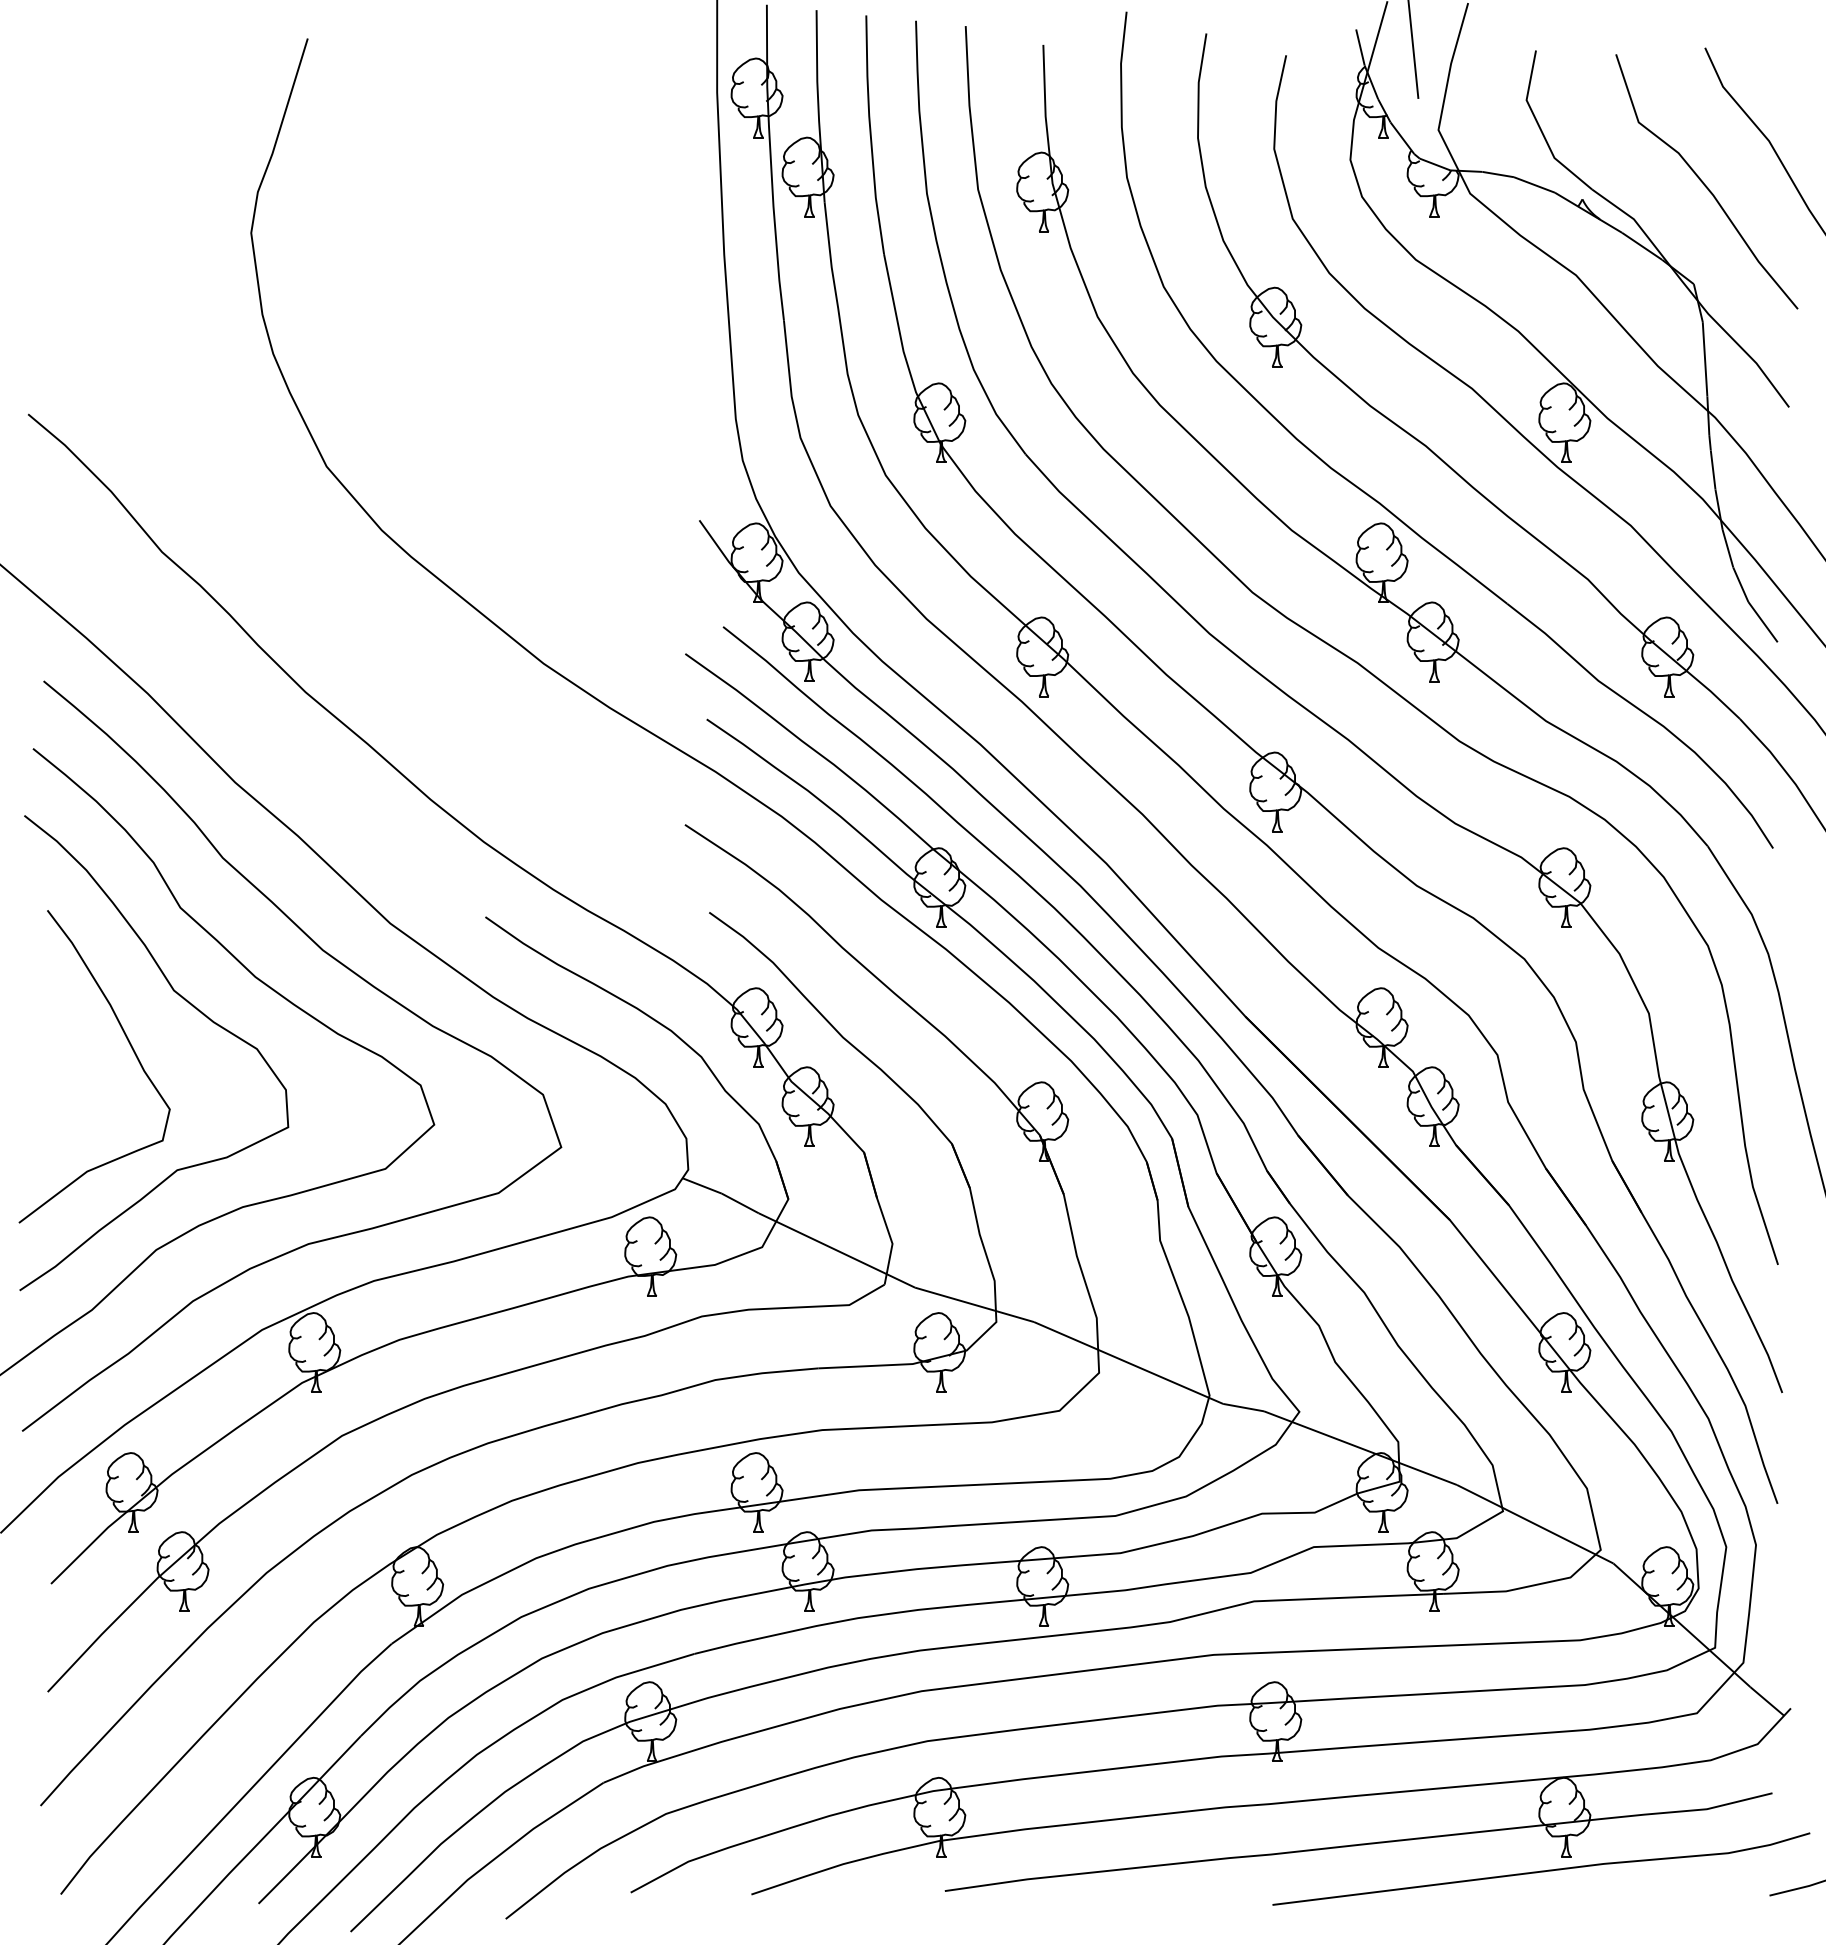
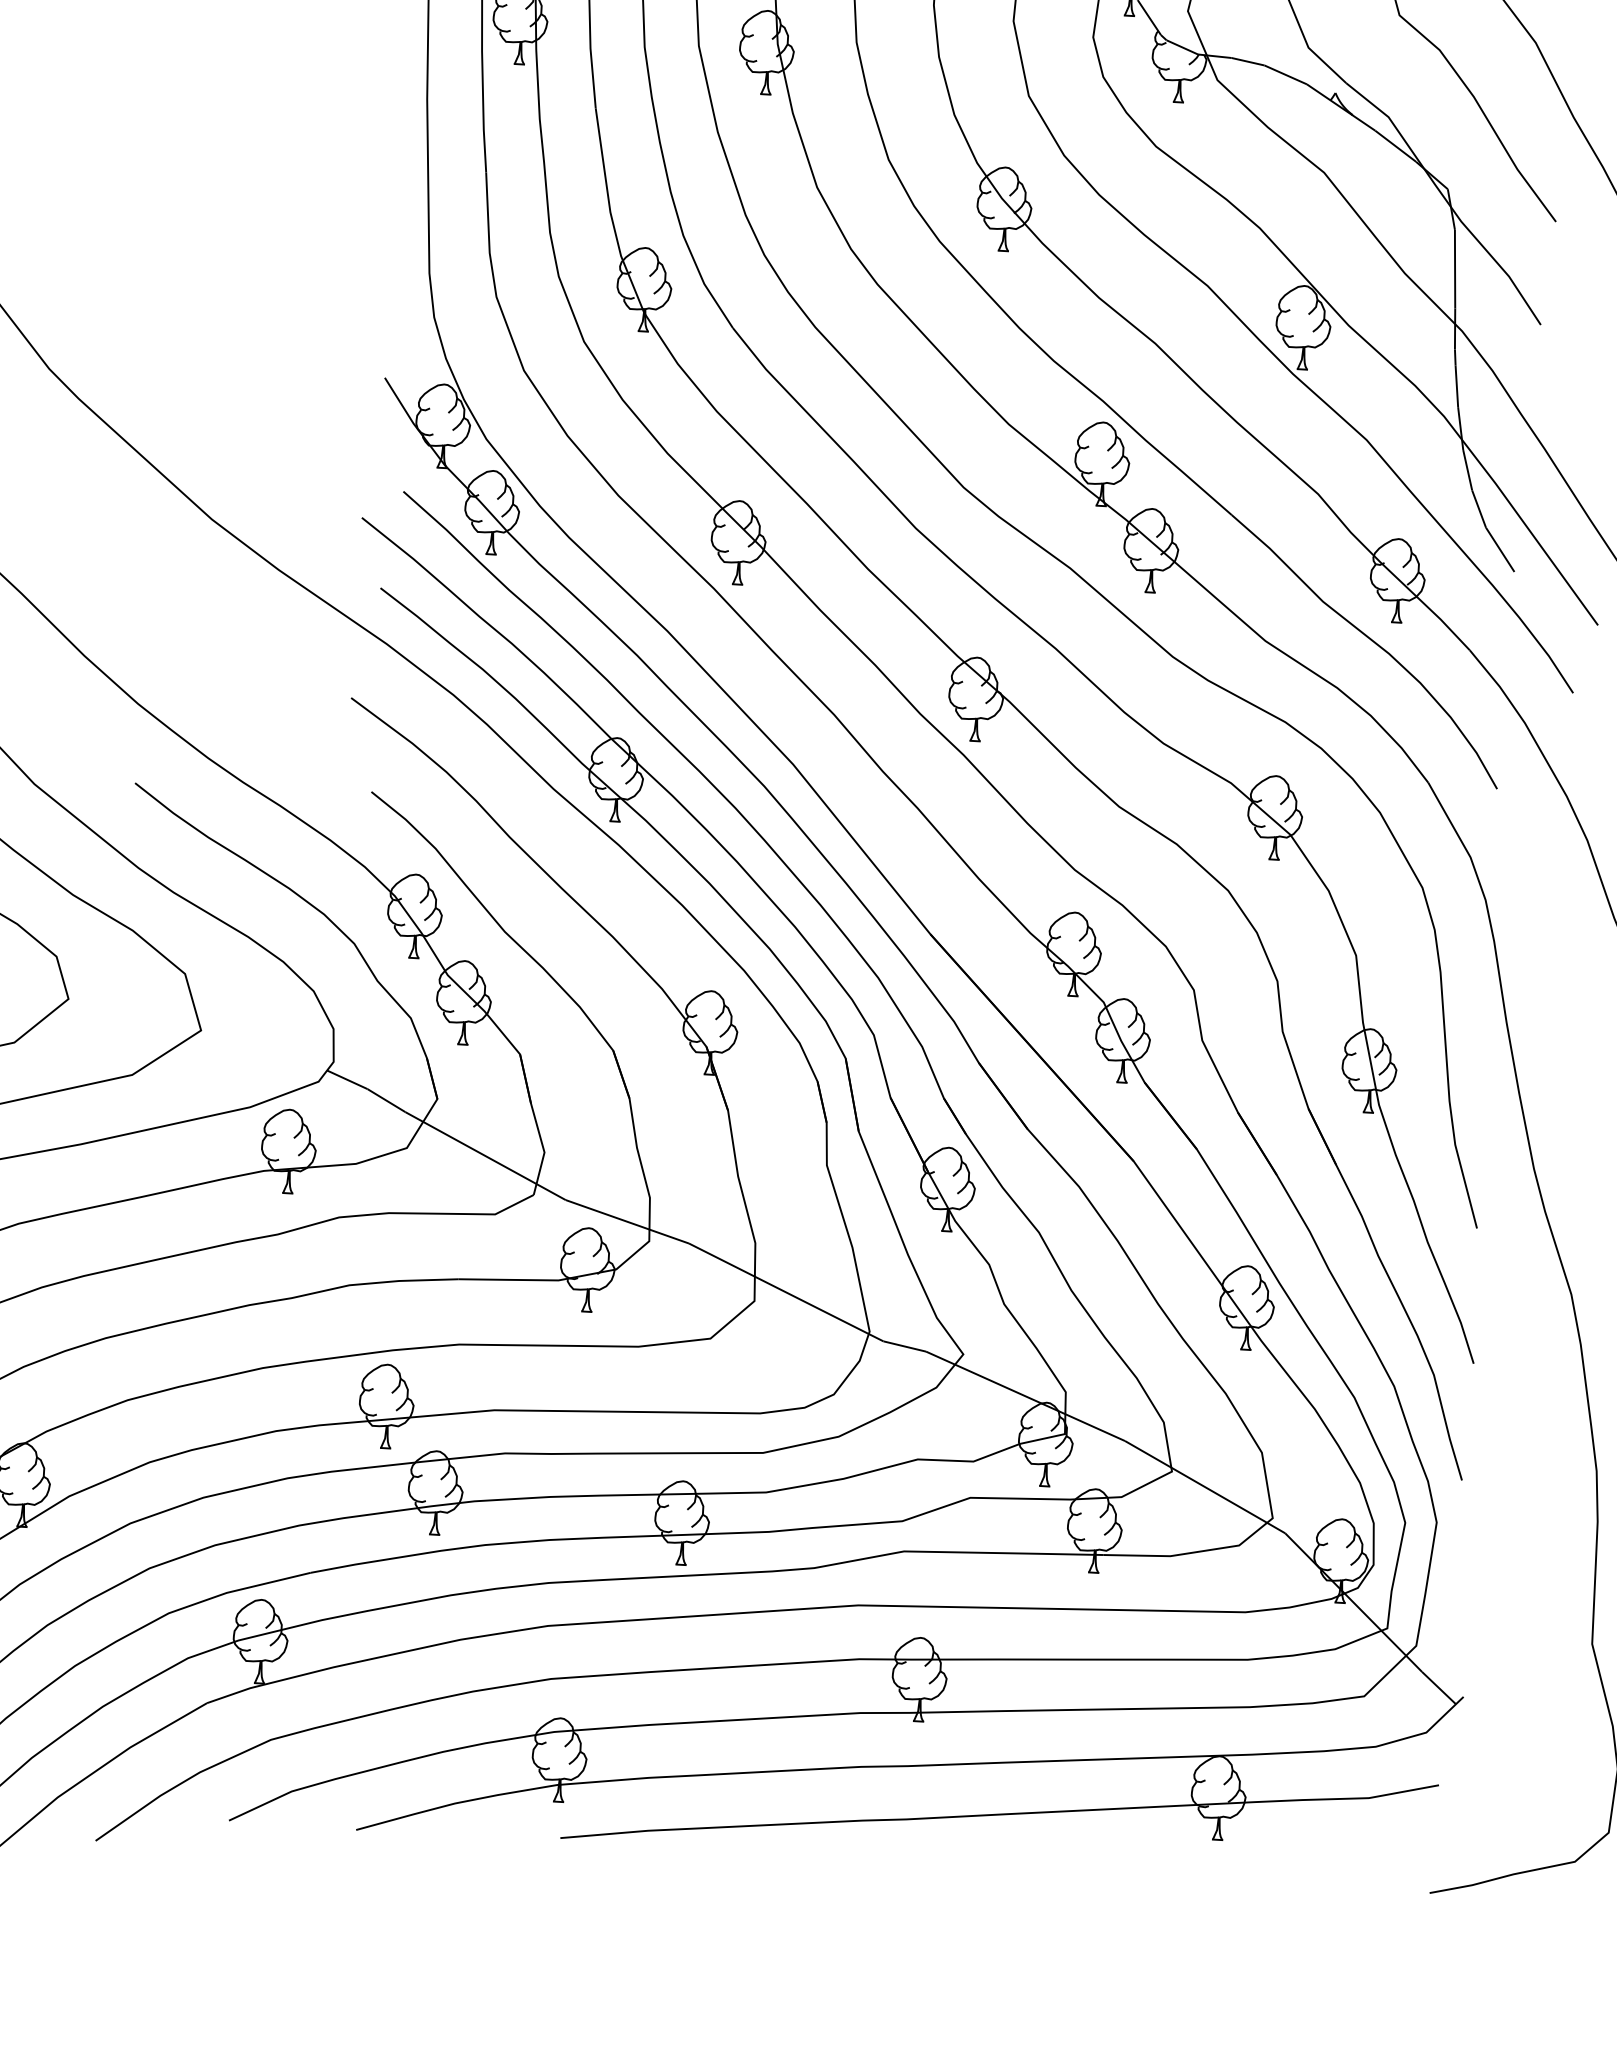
line: (1541, 1870) -> (1190, 1852), removed

